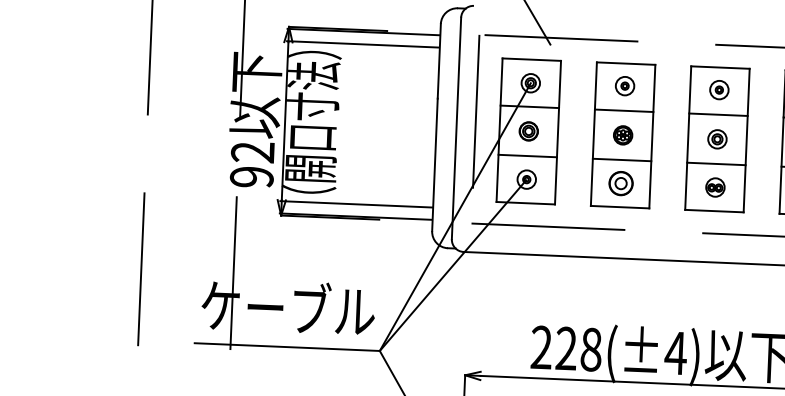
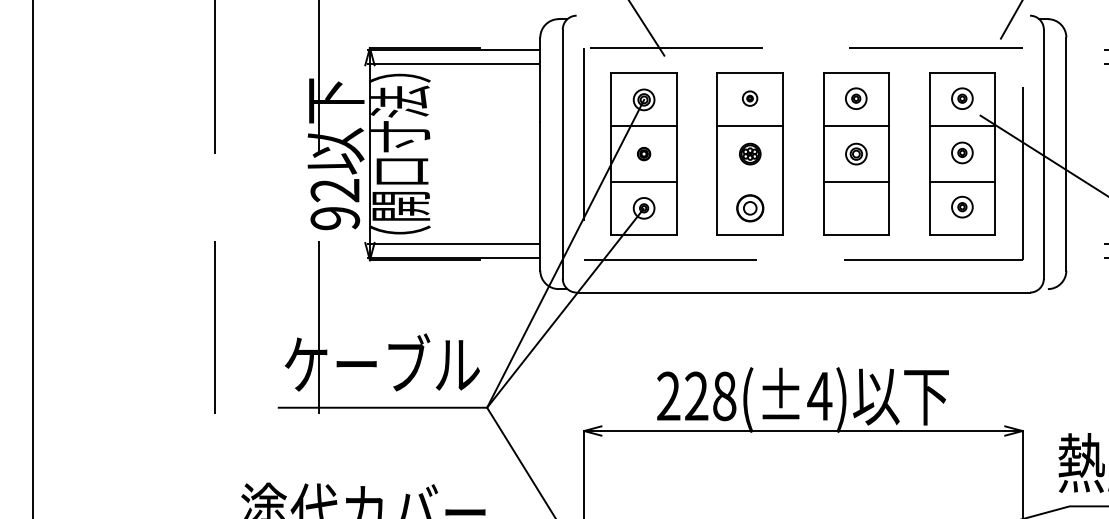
part: (624, 85) -> (749, 98), size x0.7
part: (528, 130) -> (643, 153), size x0.6
line: (622, 159) -> (750, 181), removed
part: (715, 187) -> (856, 208), removed

